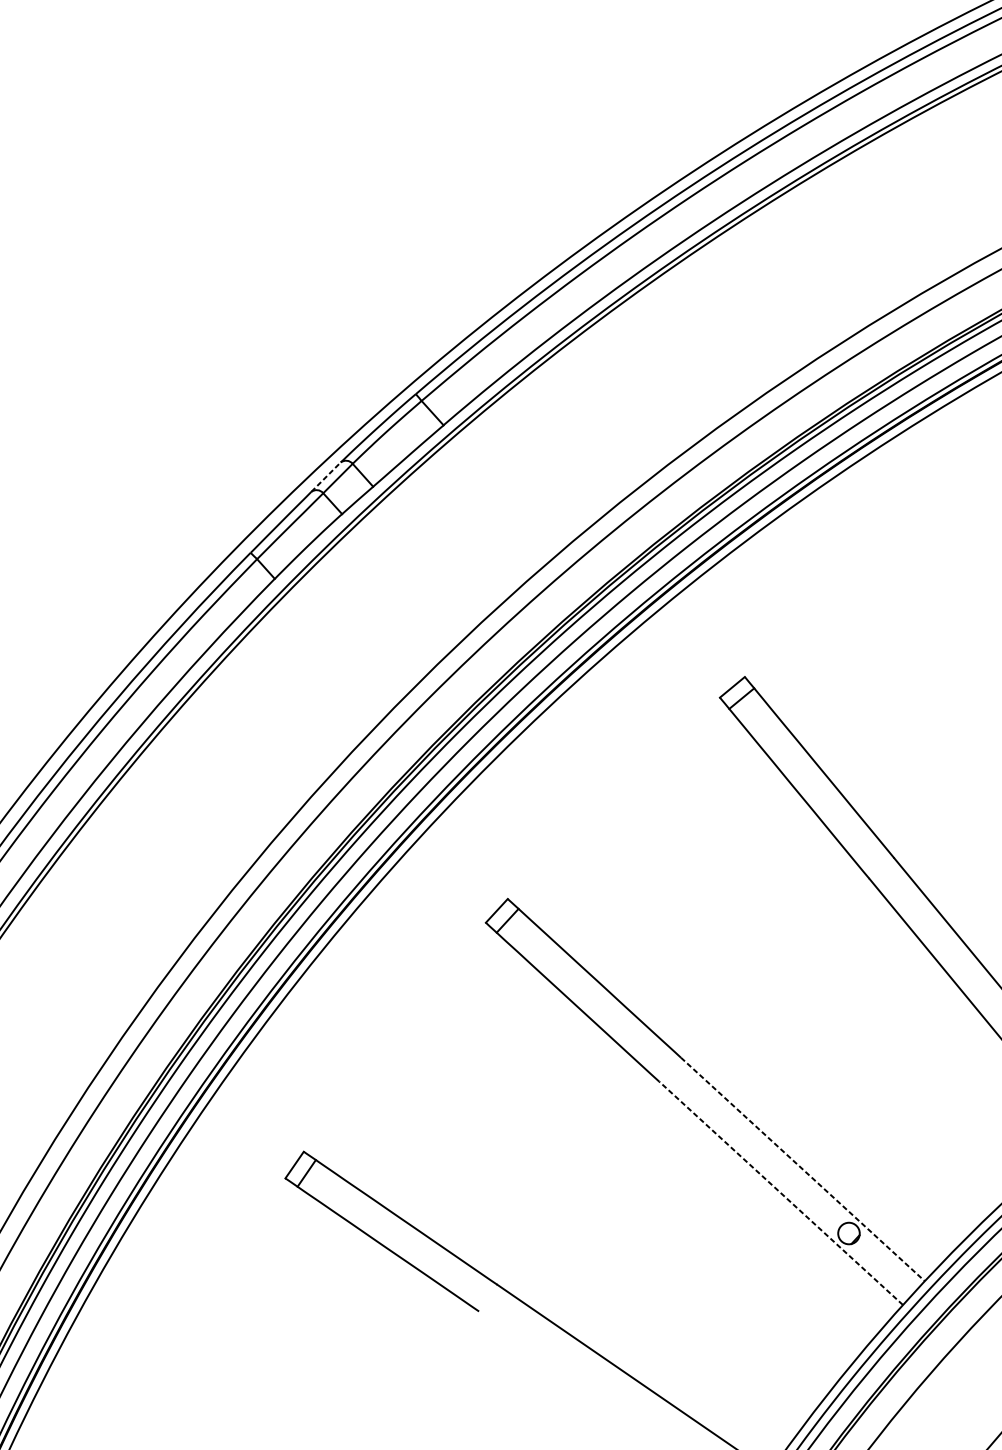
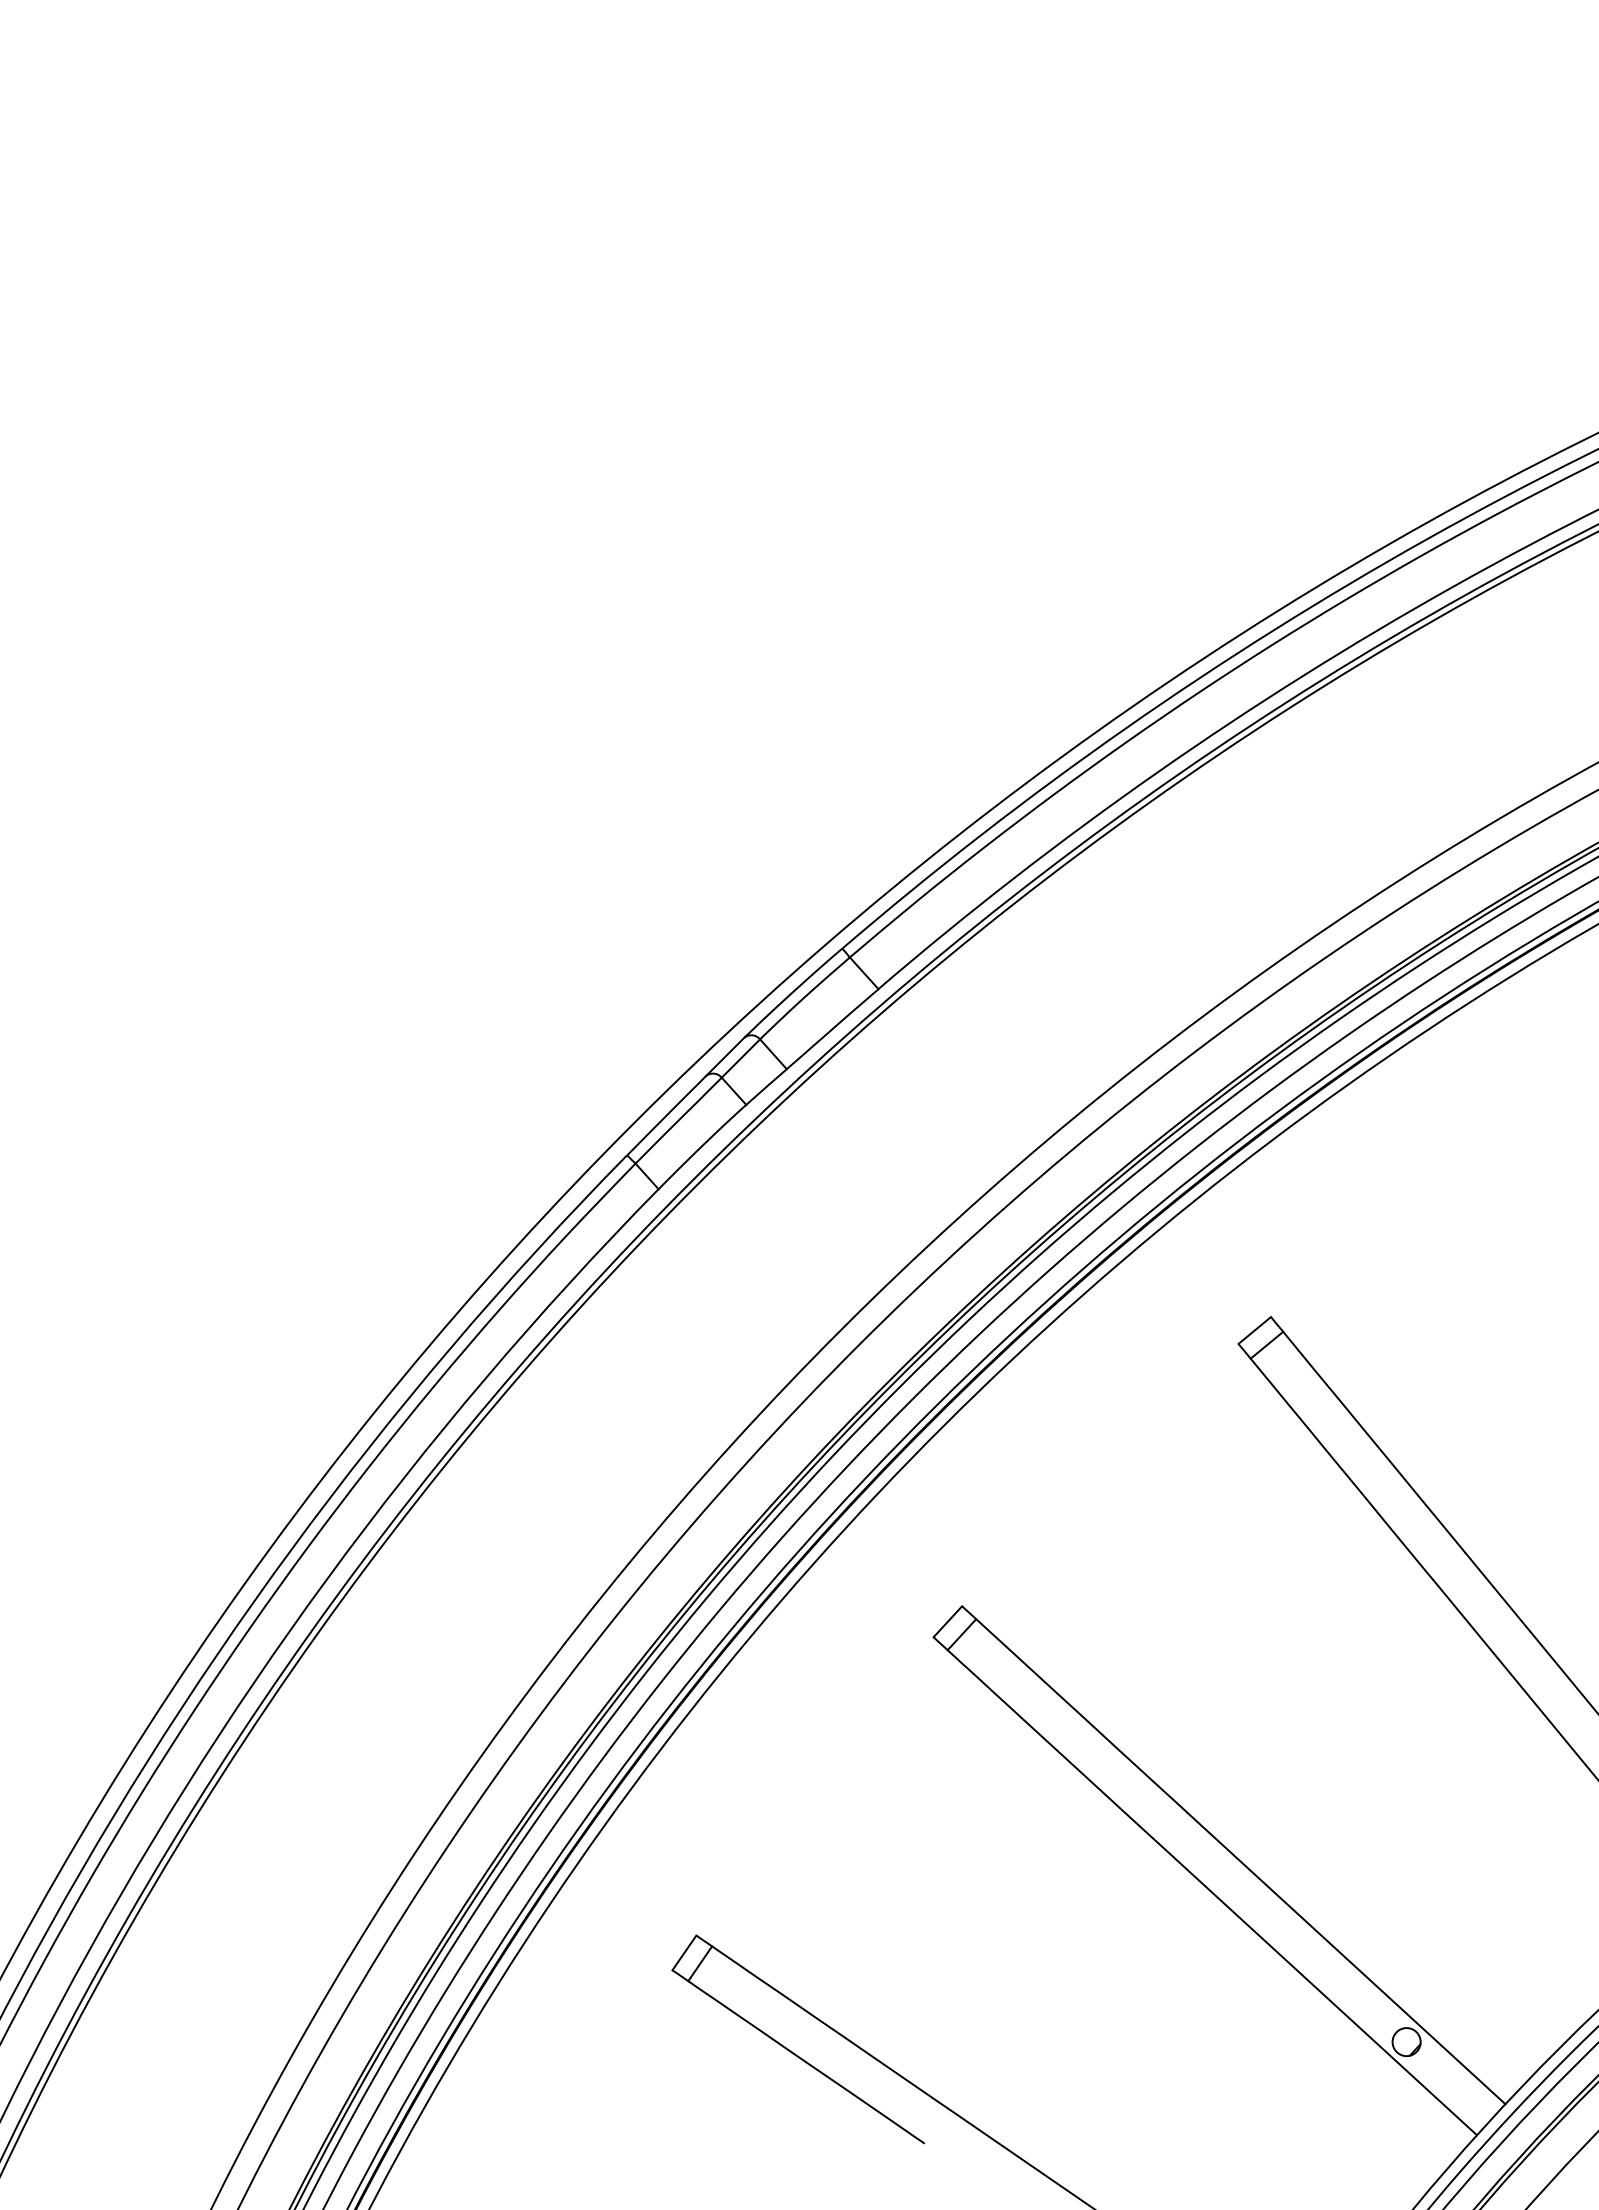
line: (326, 476) -> (725, 1056), dashed -> solid
line: (802, 1169) -> (1346, 1958), dashed -> solid
line: (780, 1193) -> (1317, 1989), dashed -> solid

